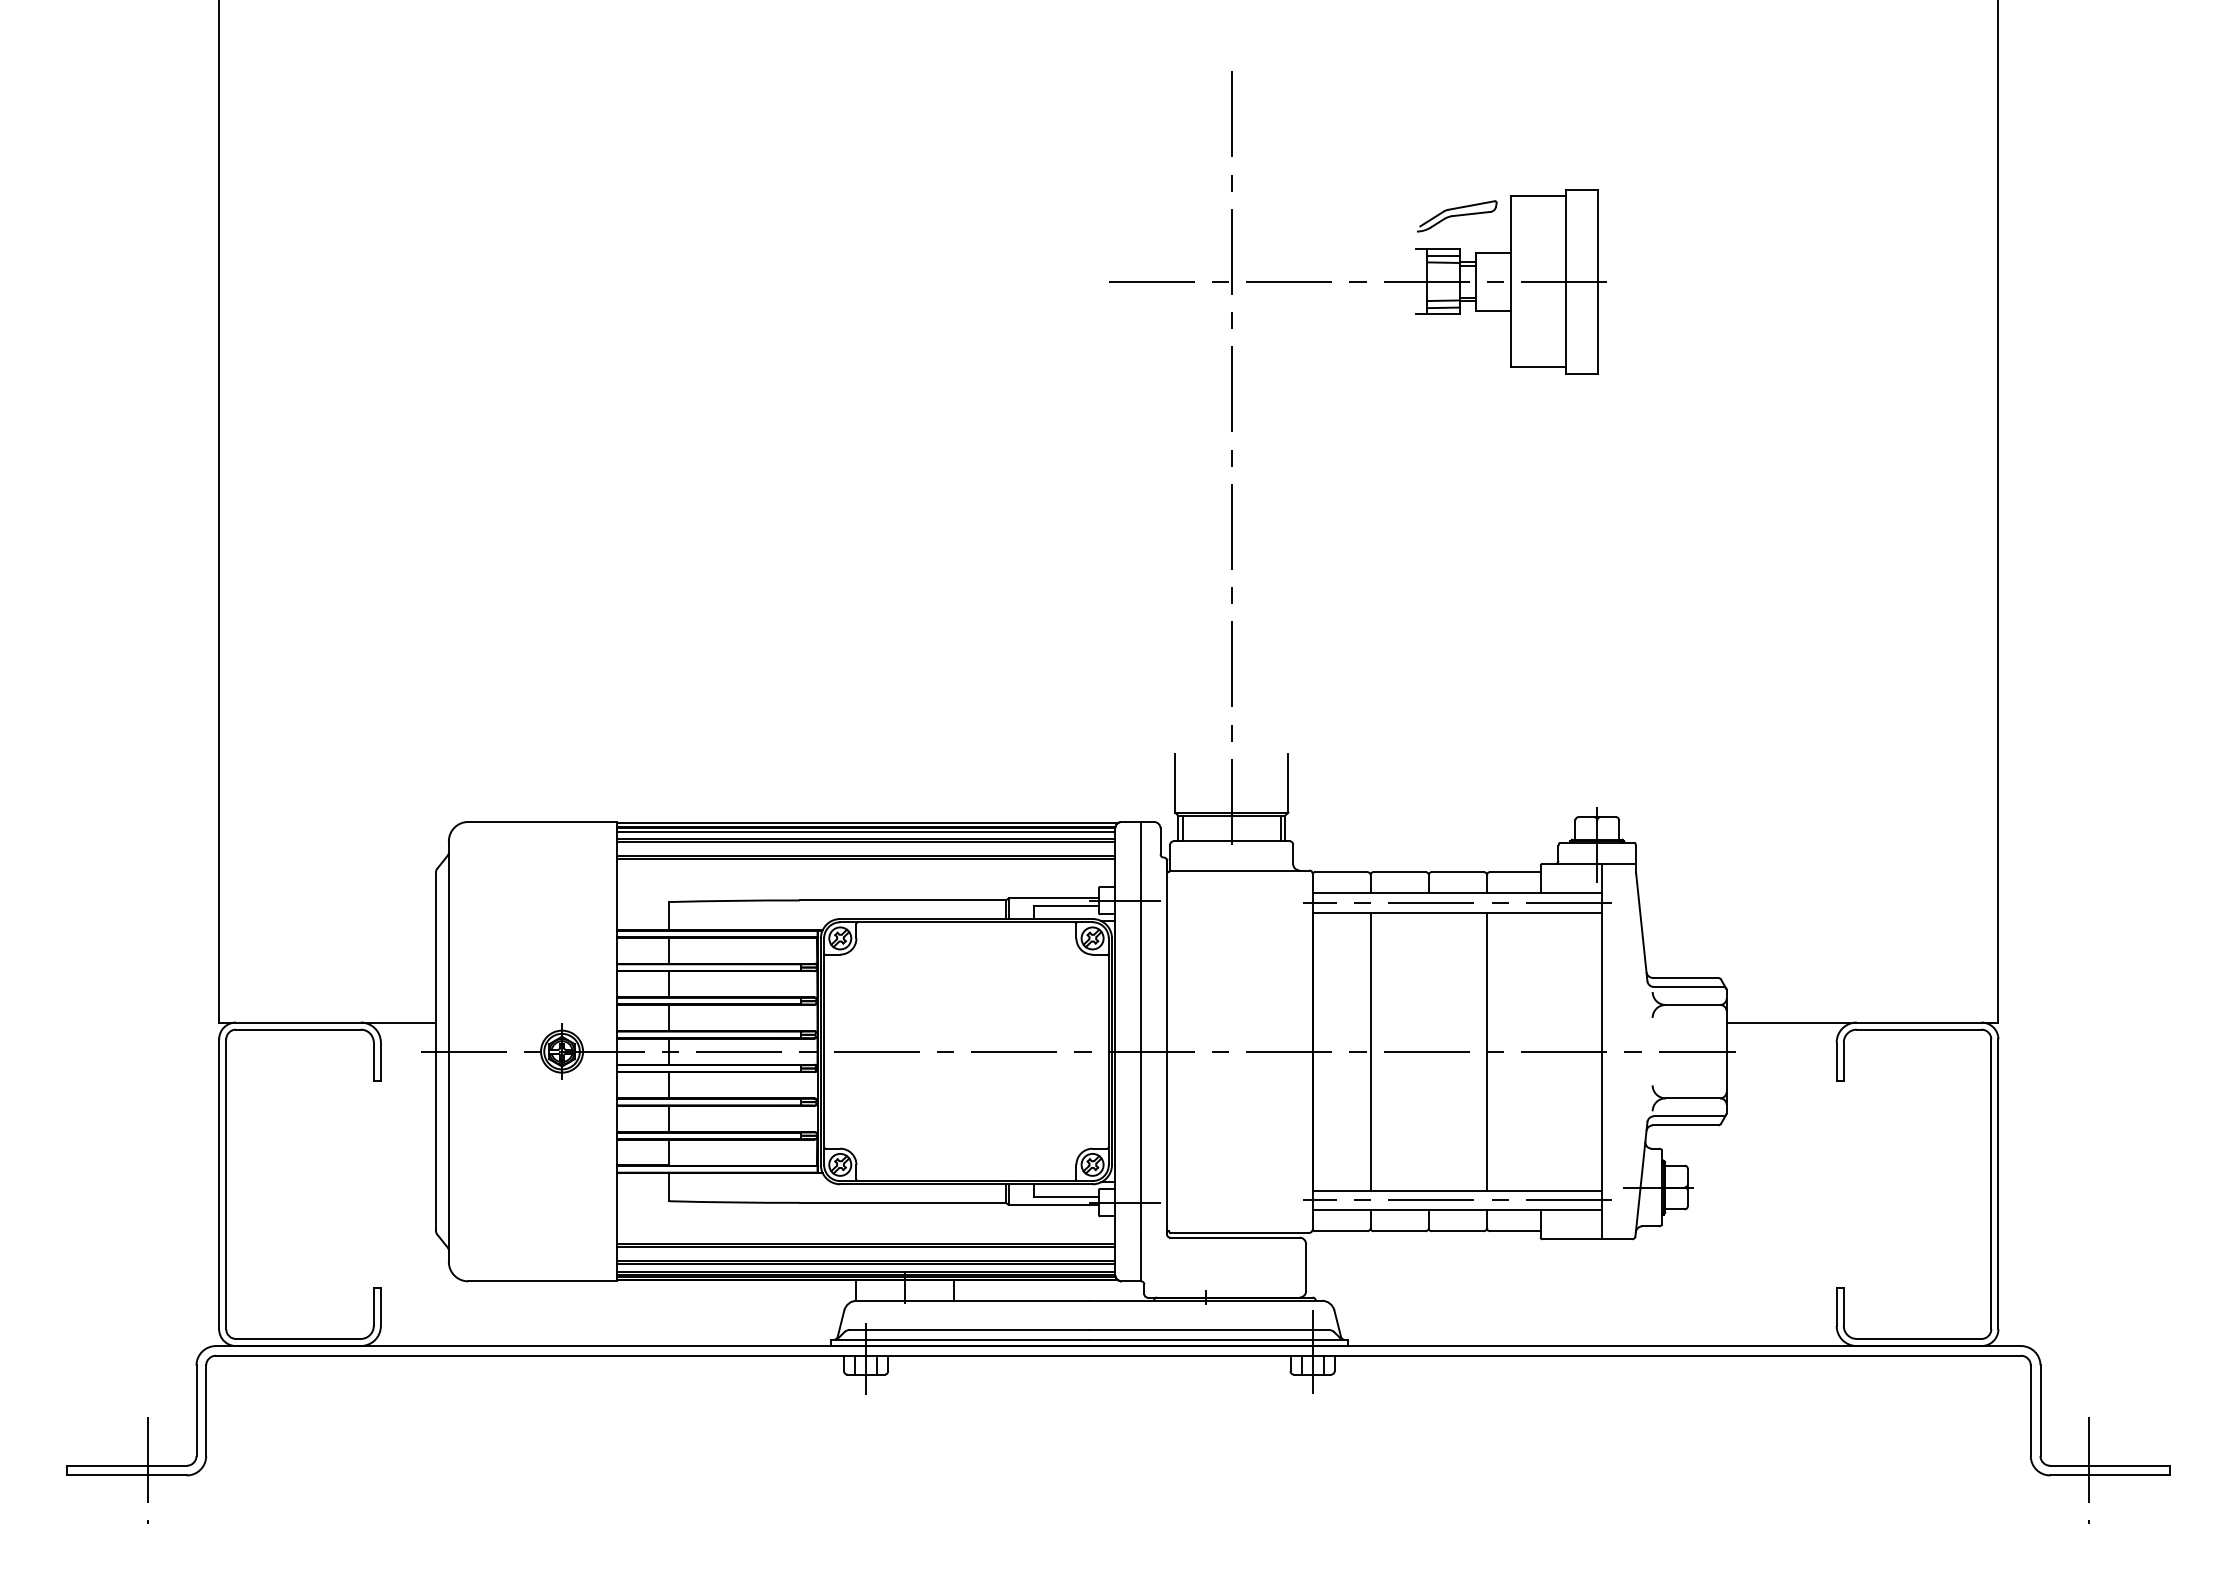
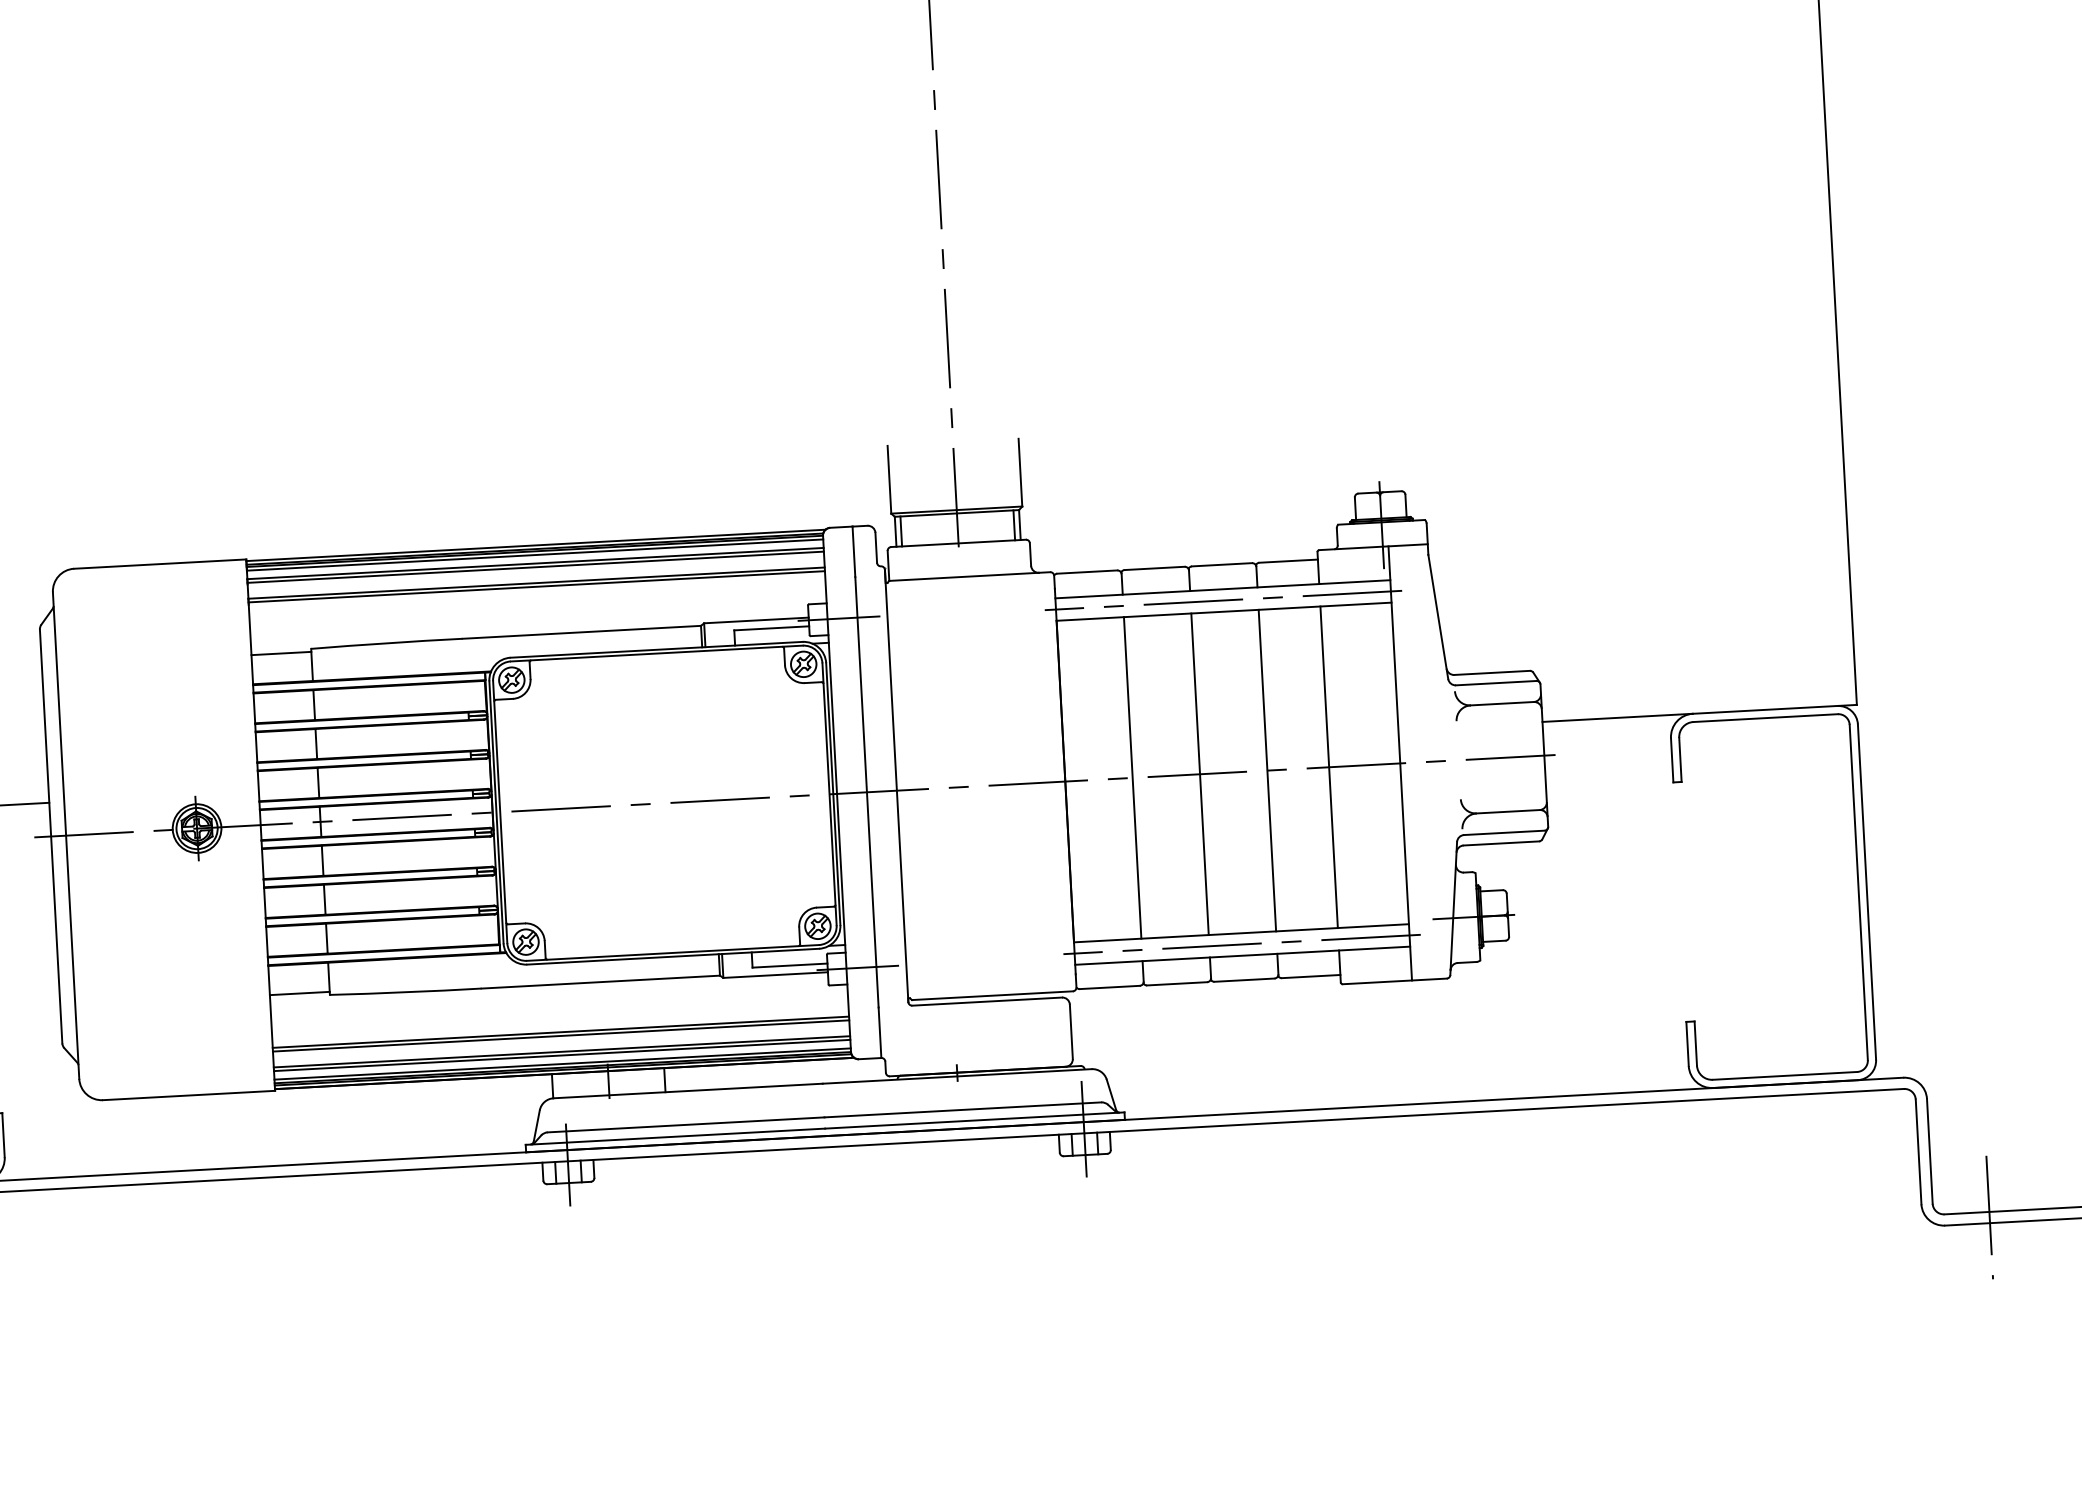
line: (642, 904) -> (280, 653), added
line: (1429, 1051) -> (1200, 774), added
line: (1540, 1051) -> (1328, 767), added
line: (642, 1198) -> (299, 993), added

